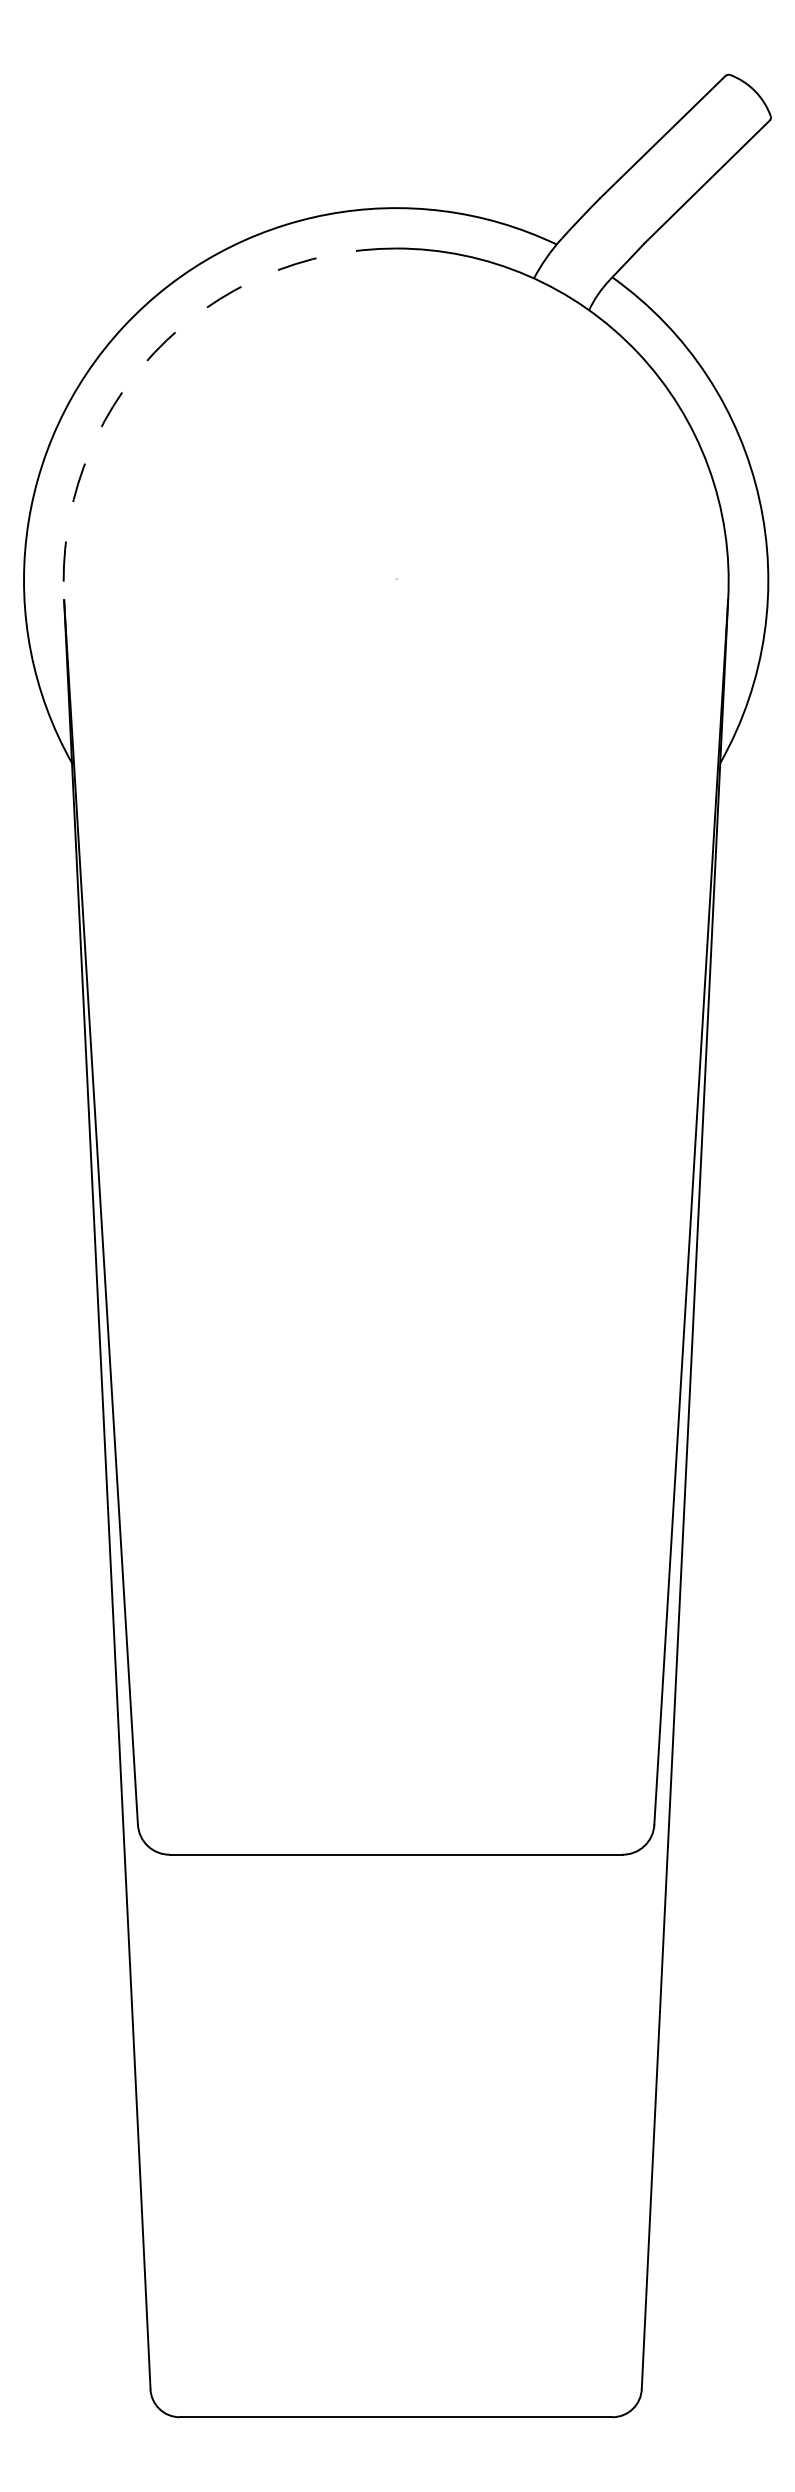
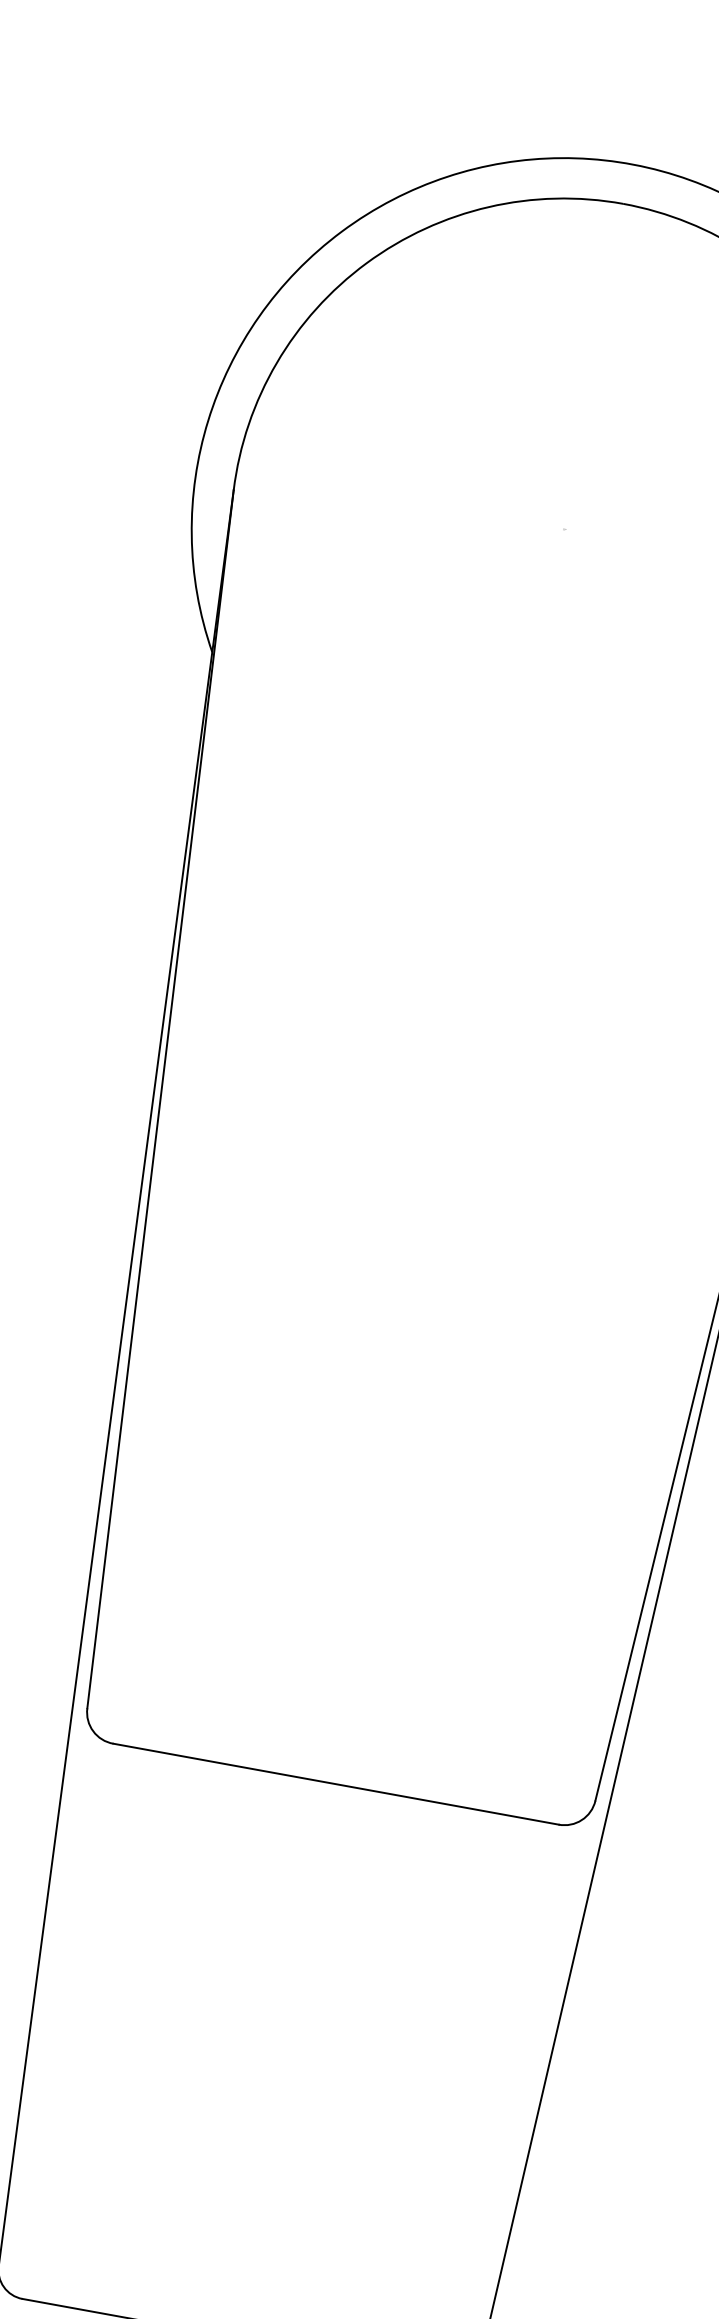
arc: (154, 352) -> (366, 262), dashed -> solid

